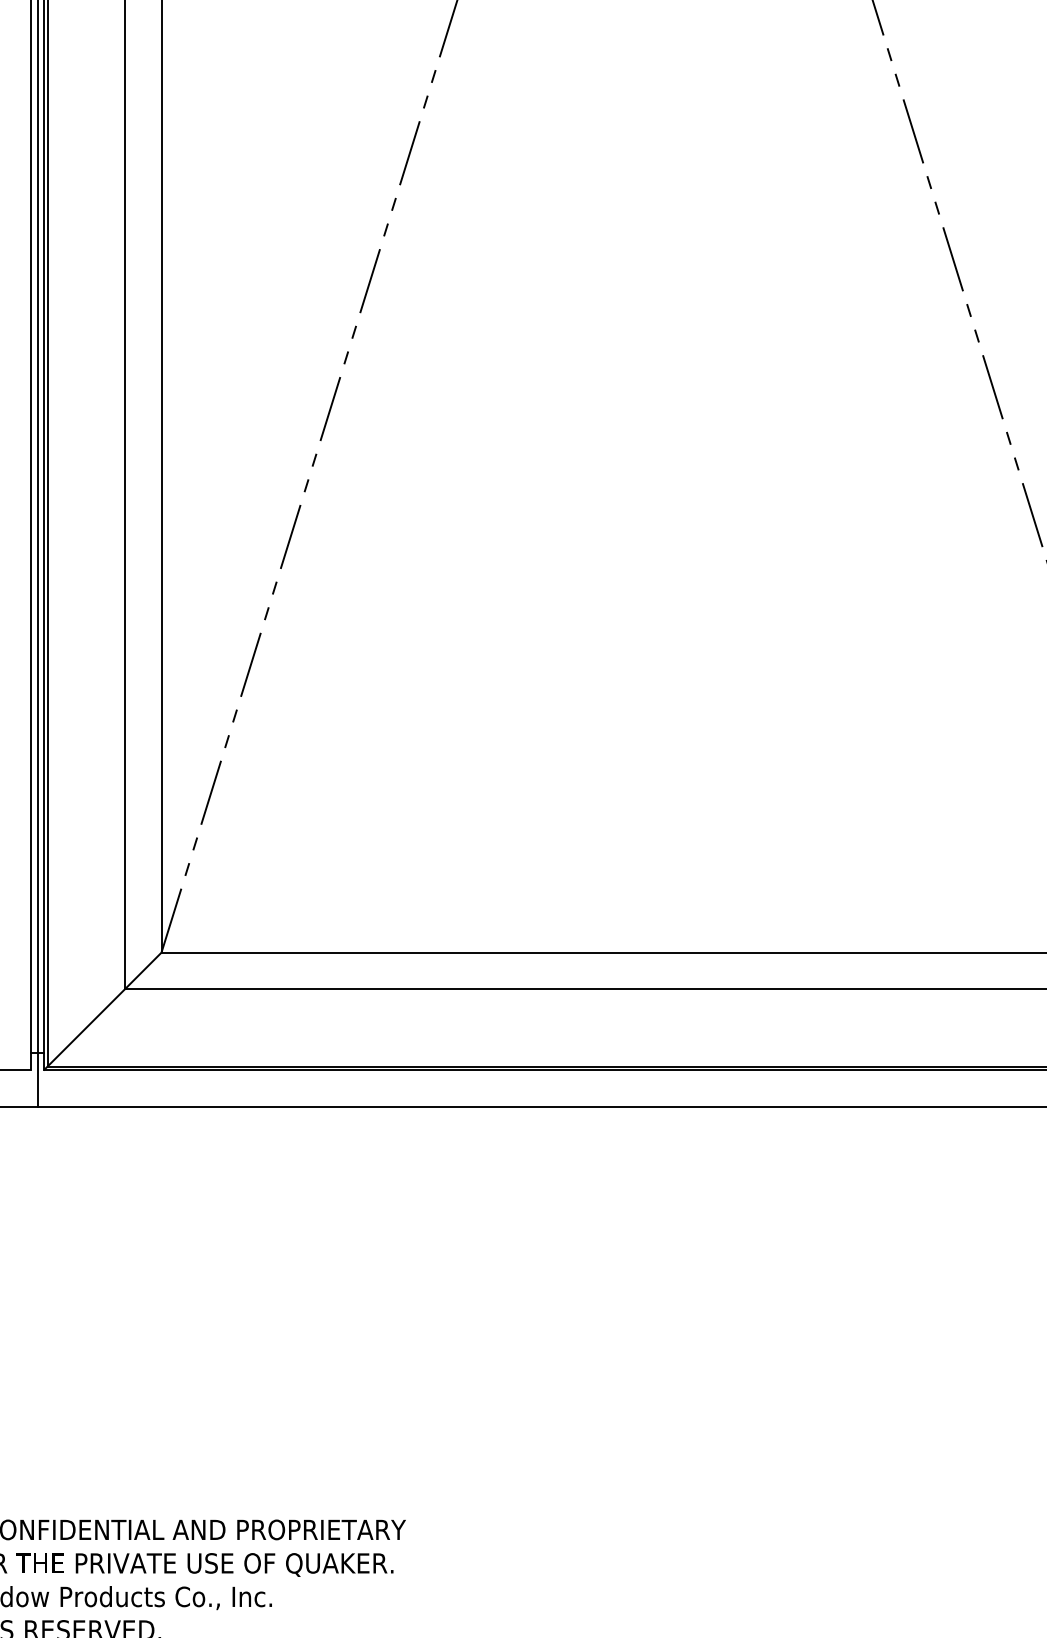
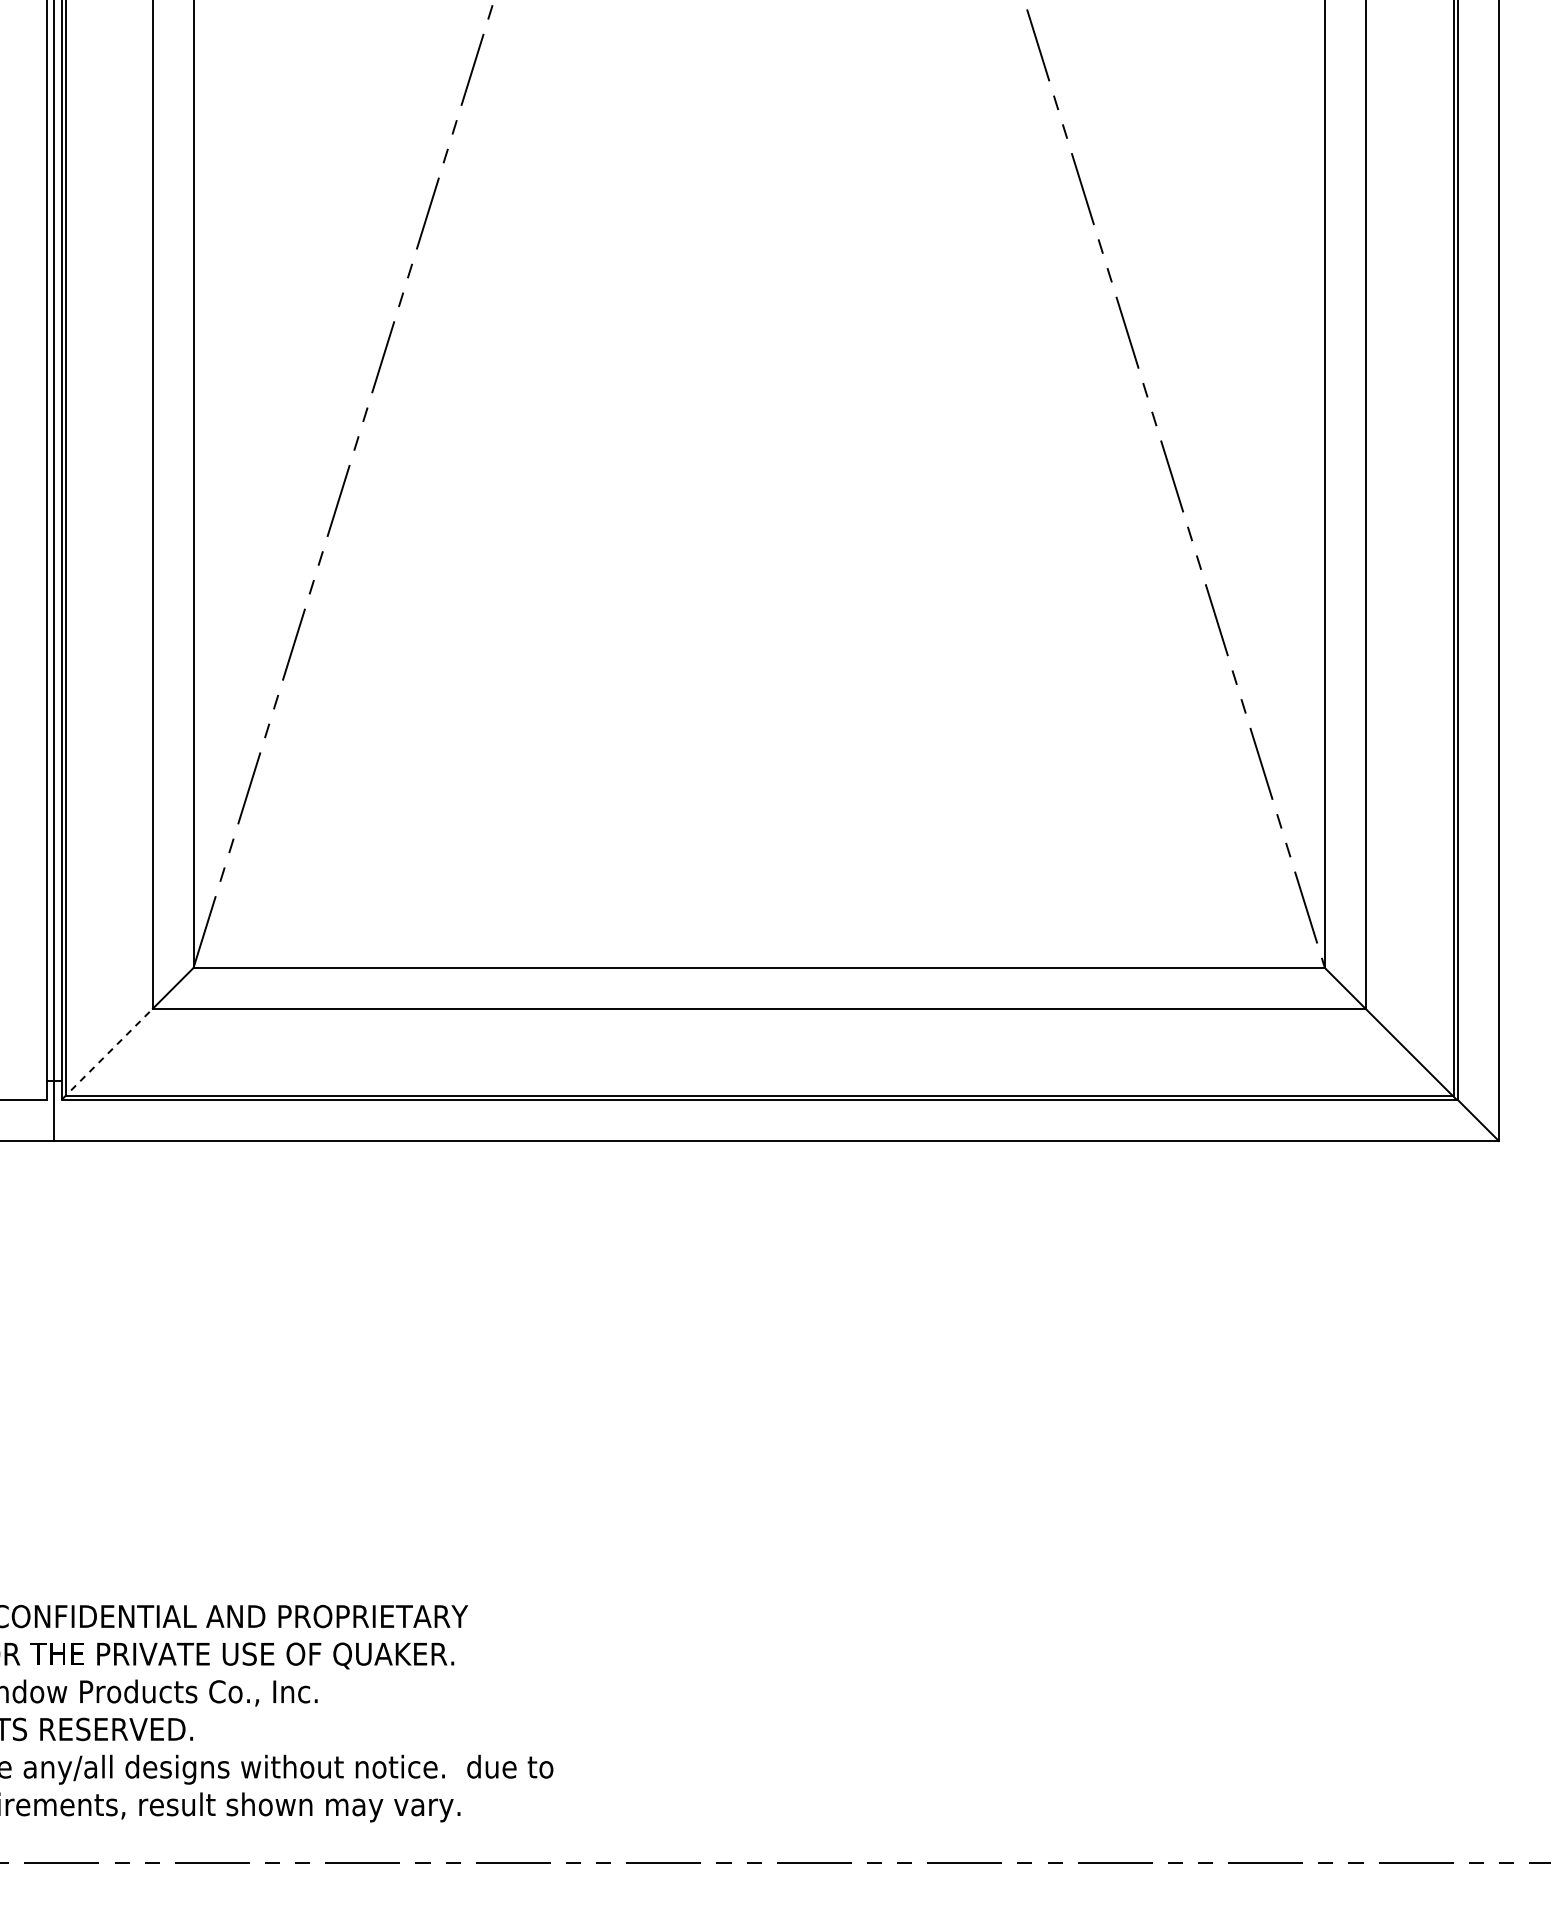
line: (84, 1028) -> (107, 1053), solid -> dashed

